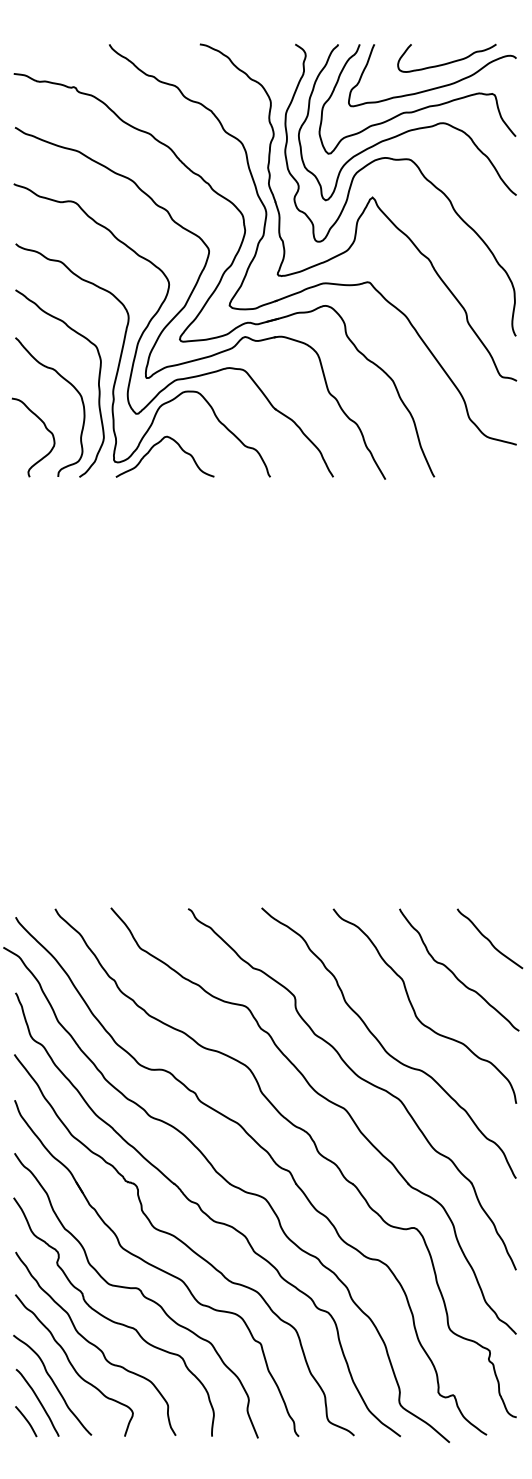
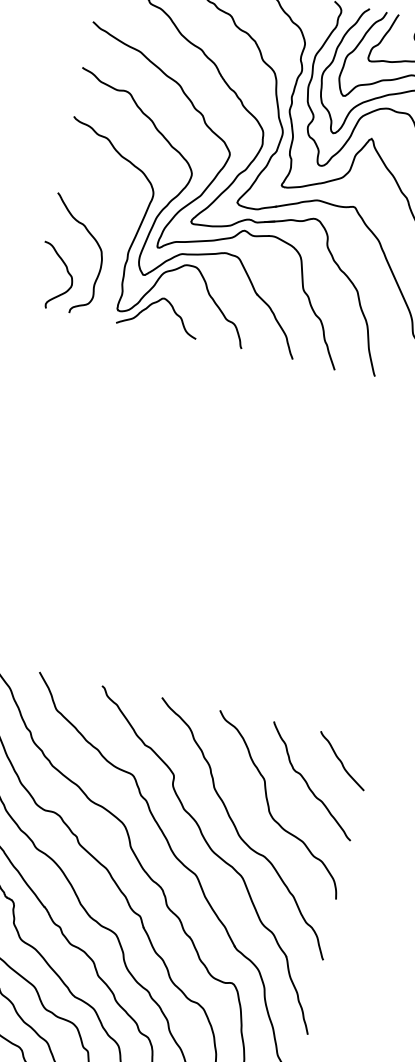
curve: (98, 383) -> (117, 243), removed

